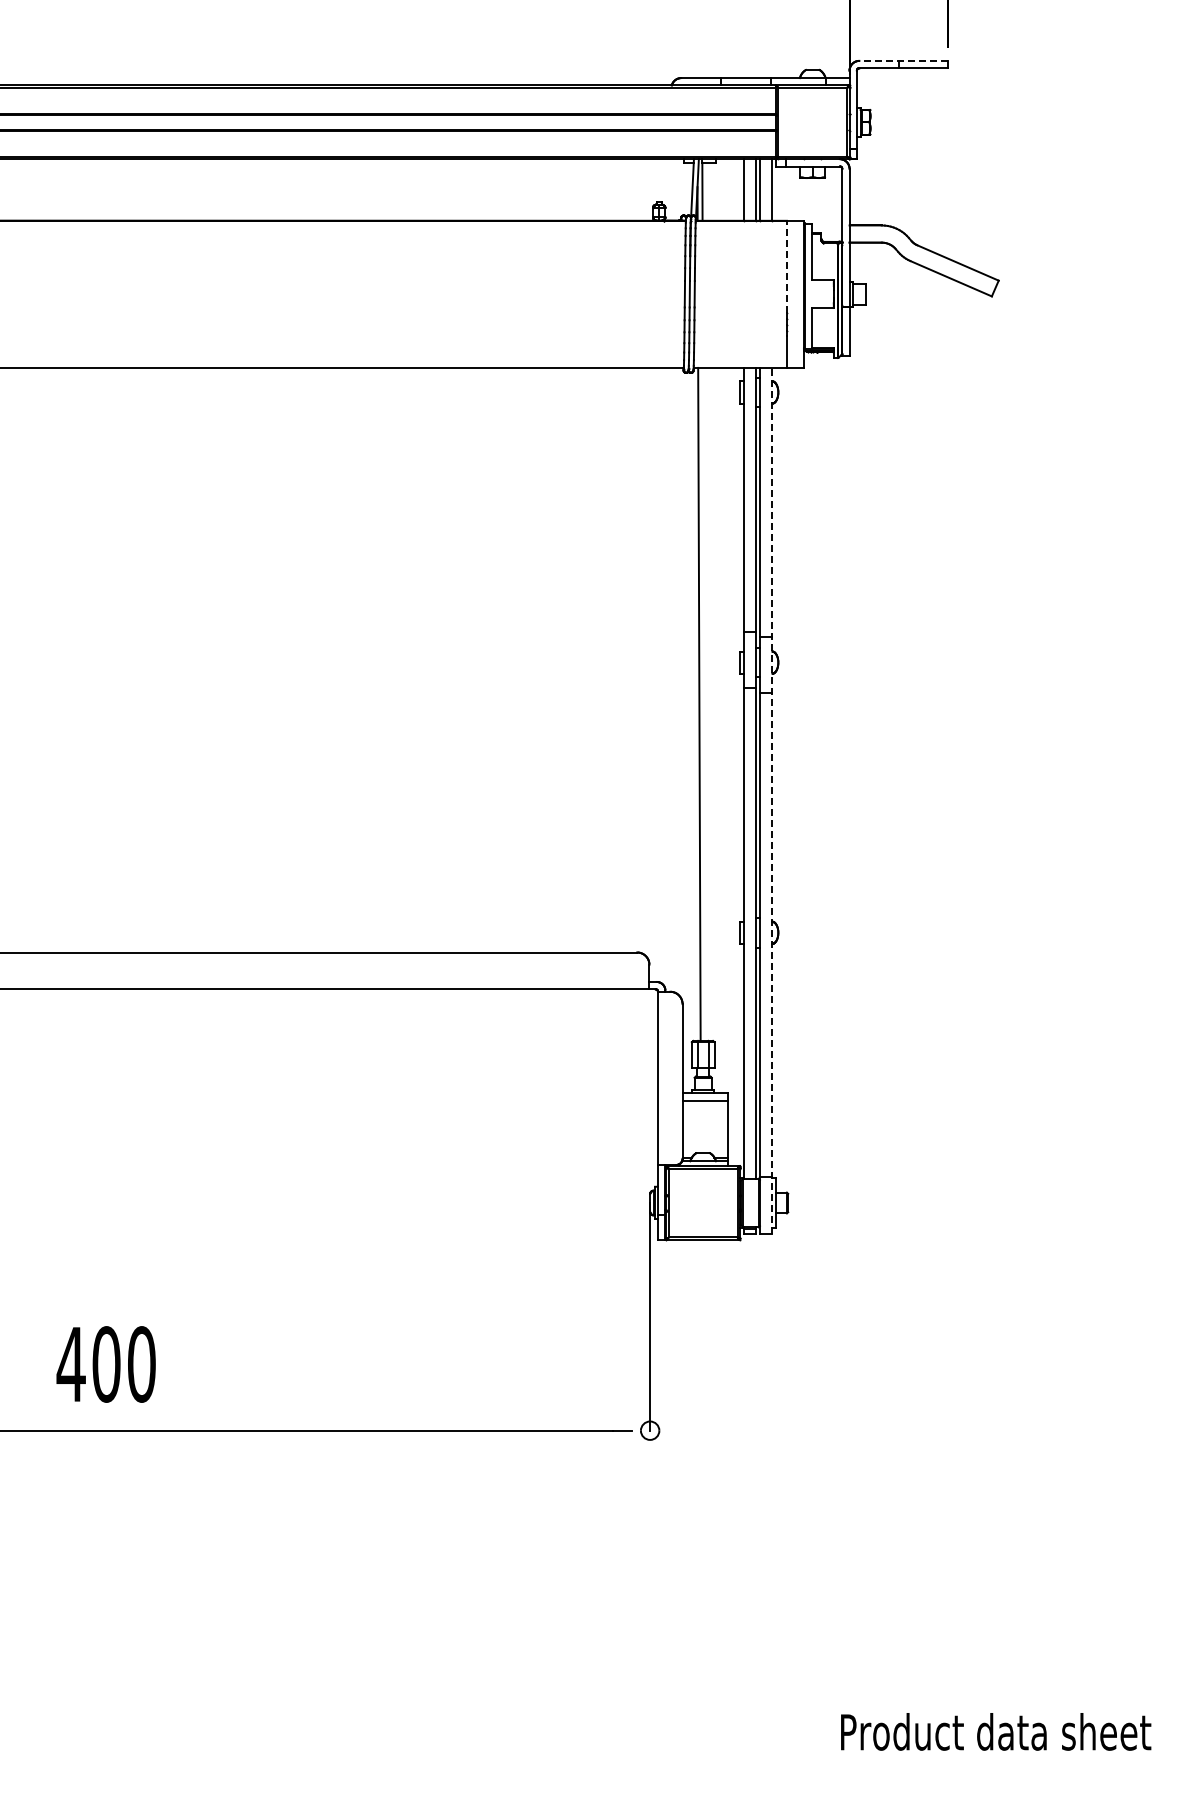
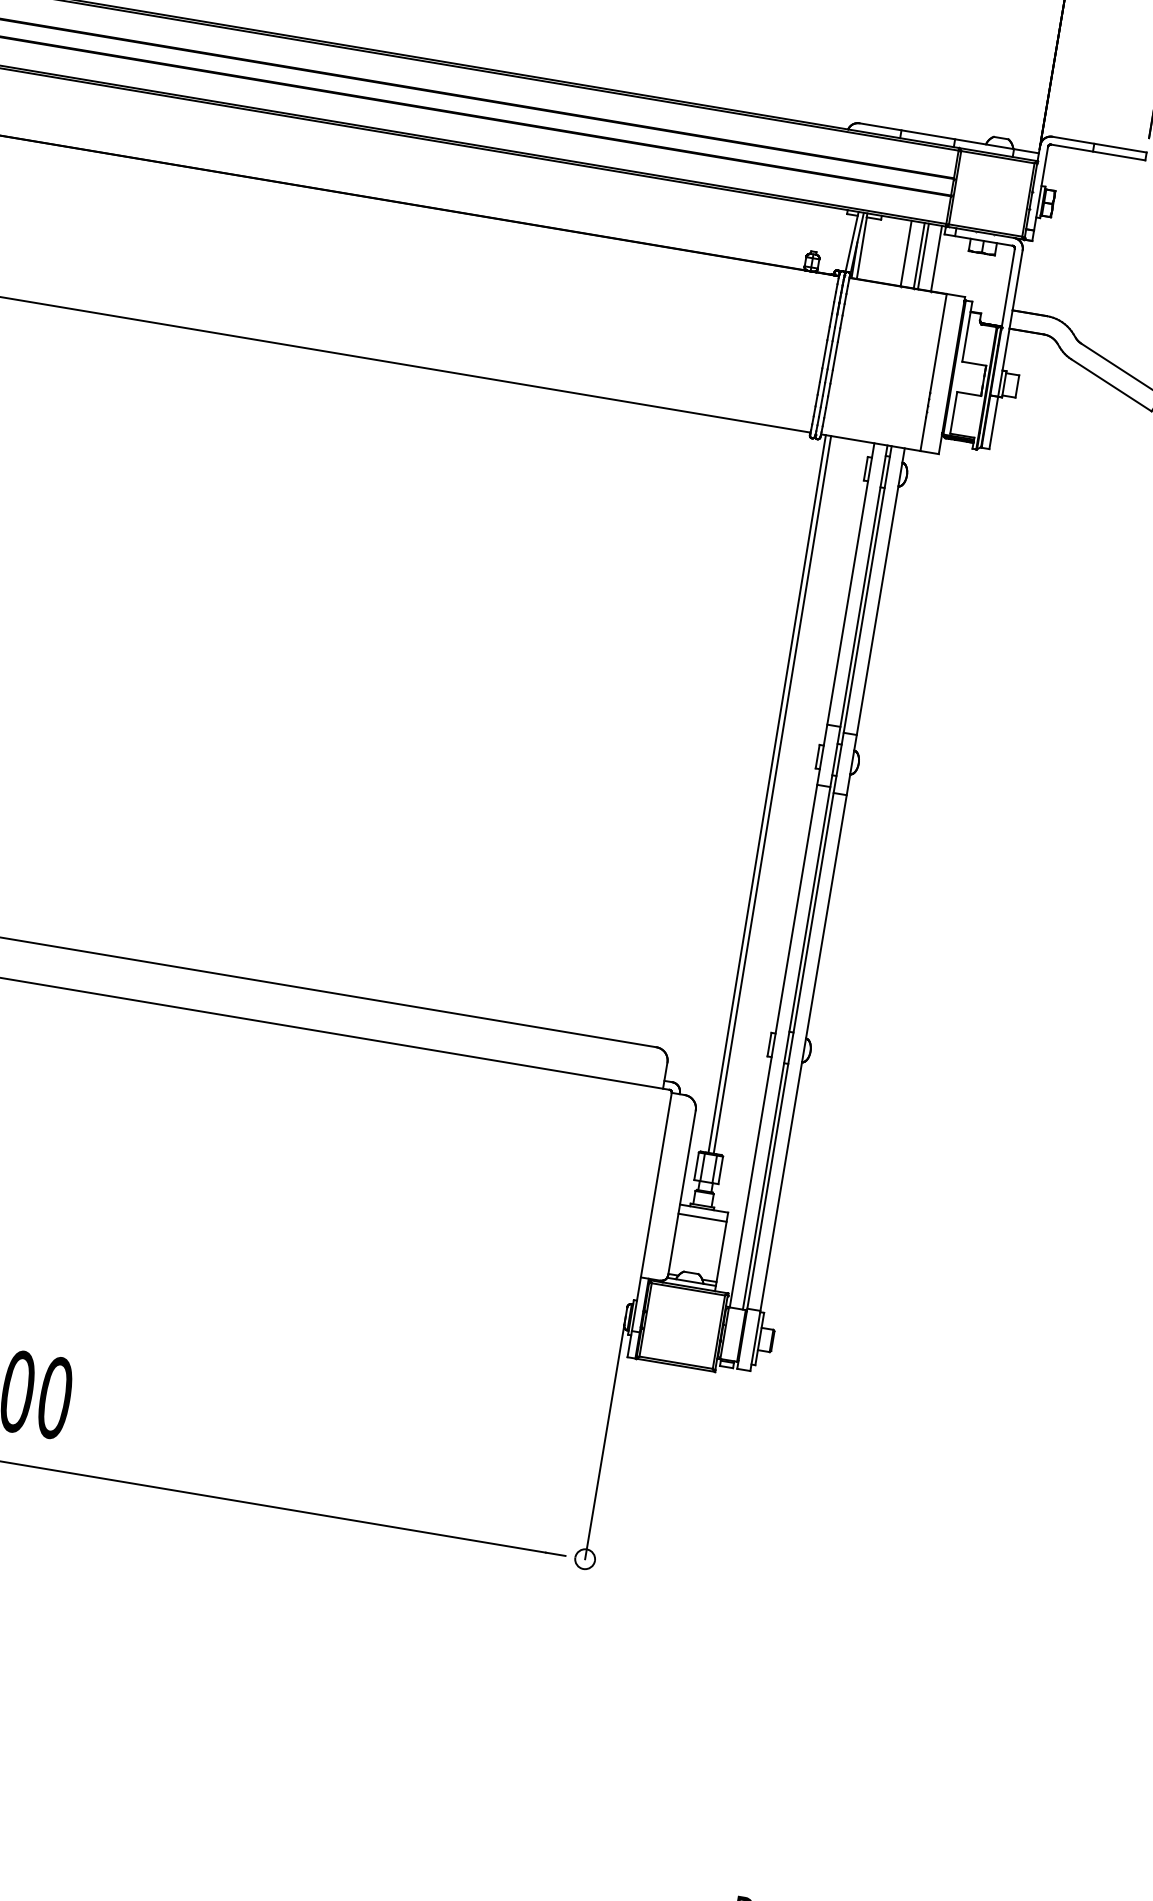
line: (903, 60) -> (1099, 144), dashed -> solid
line: (786, 266) -> (938, 342), dashed -> solid
line: (704, 703) -> (772, 793), added
line: (772, 800) -> (827, 909), dashed -> solid

